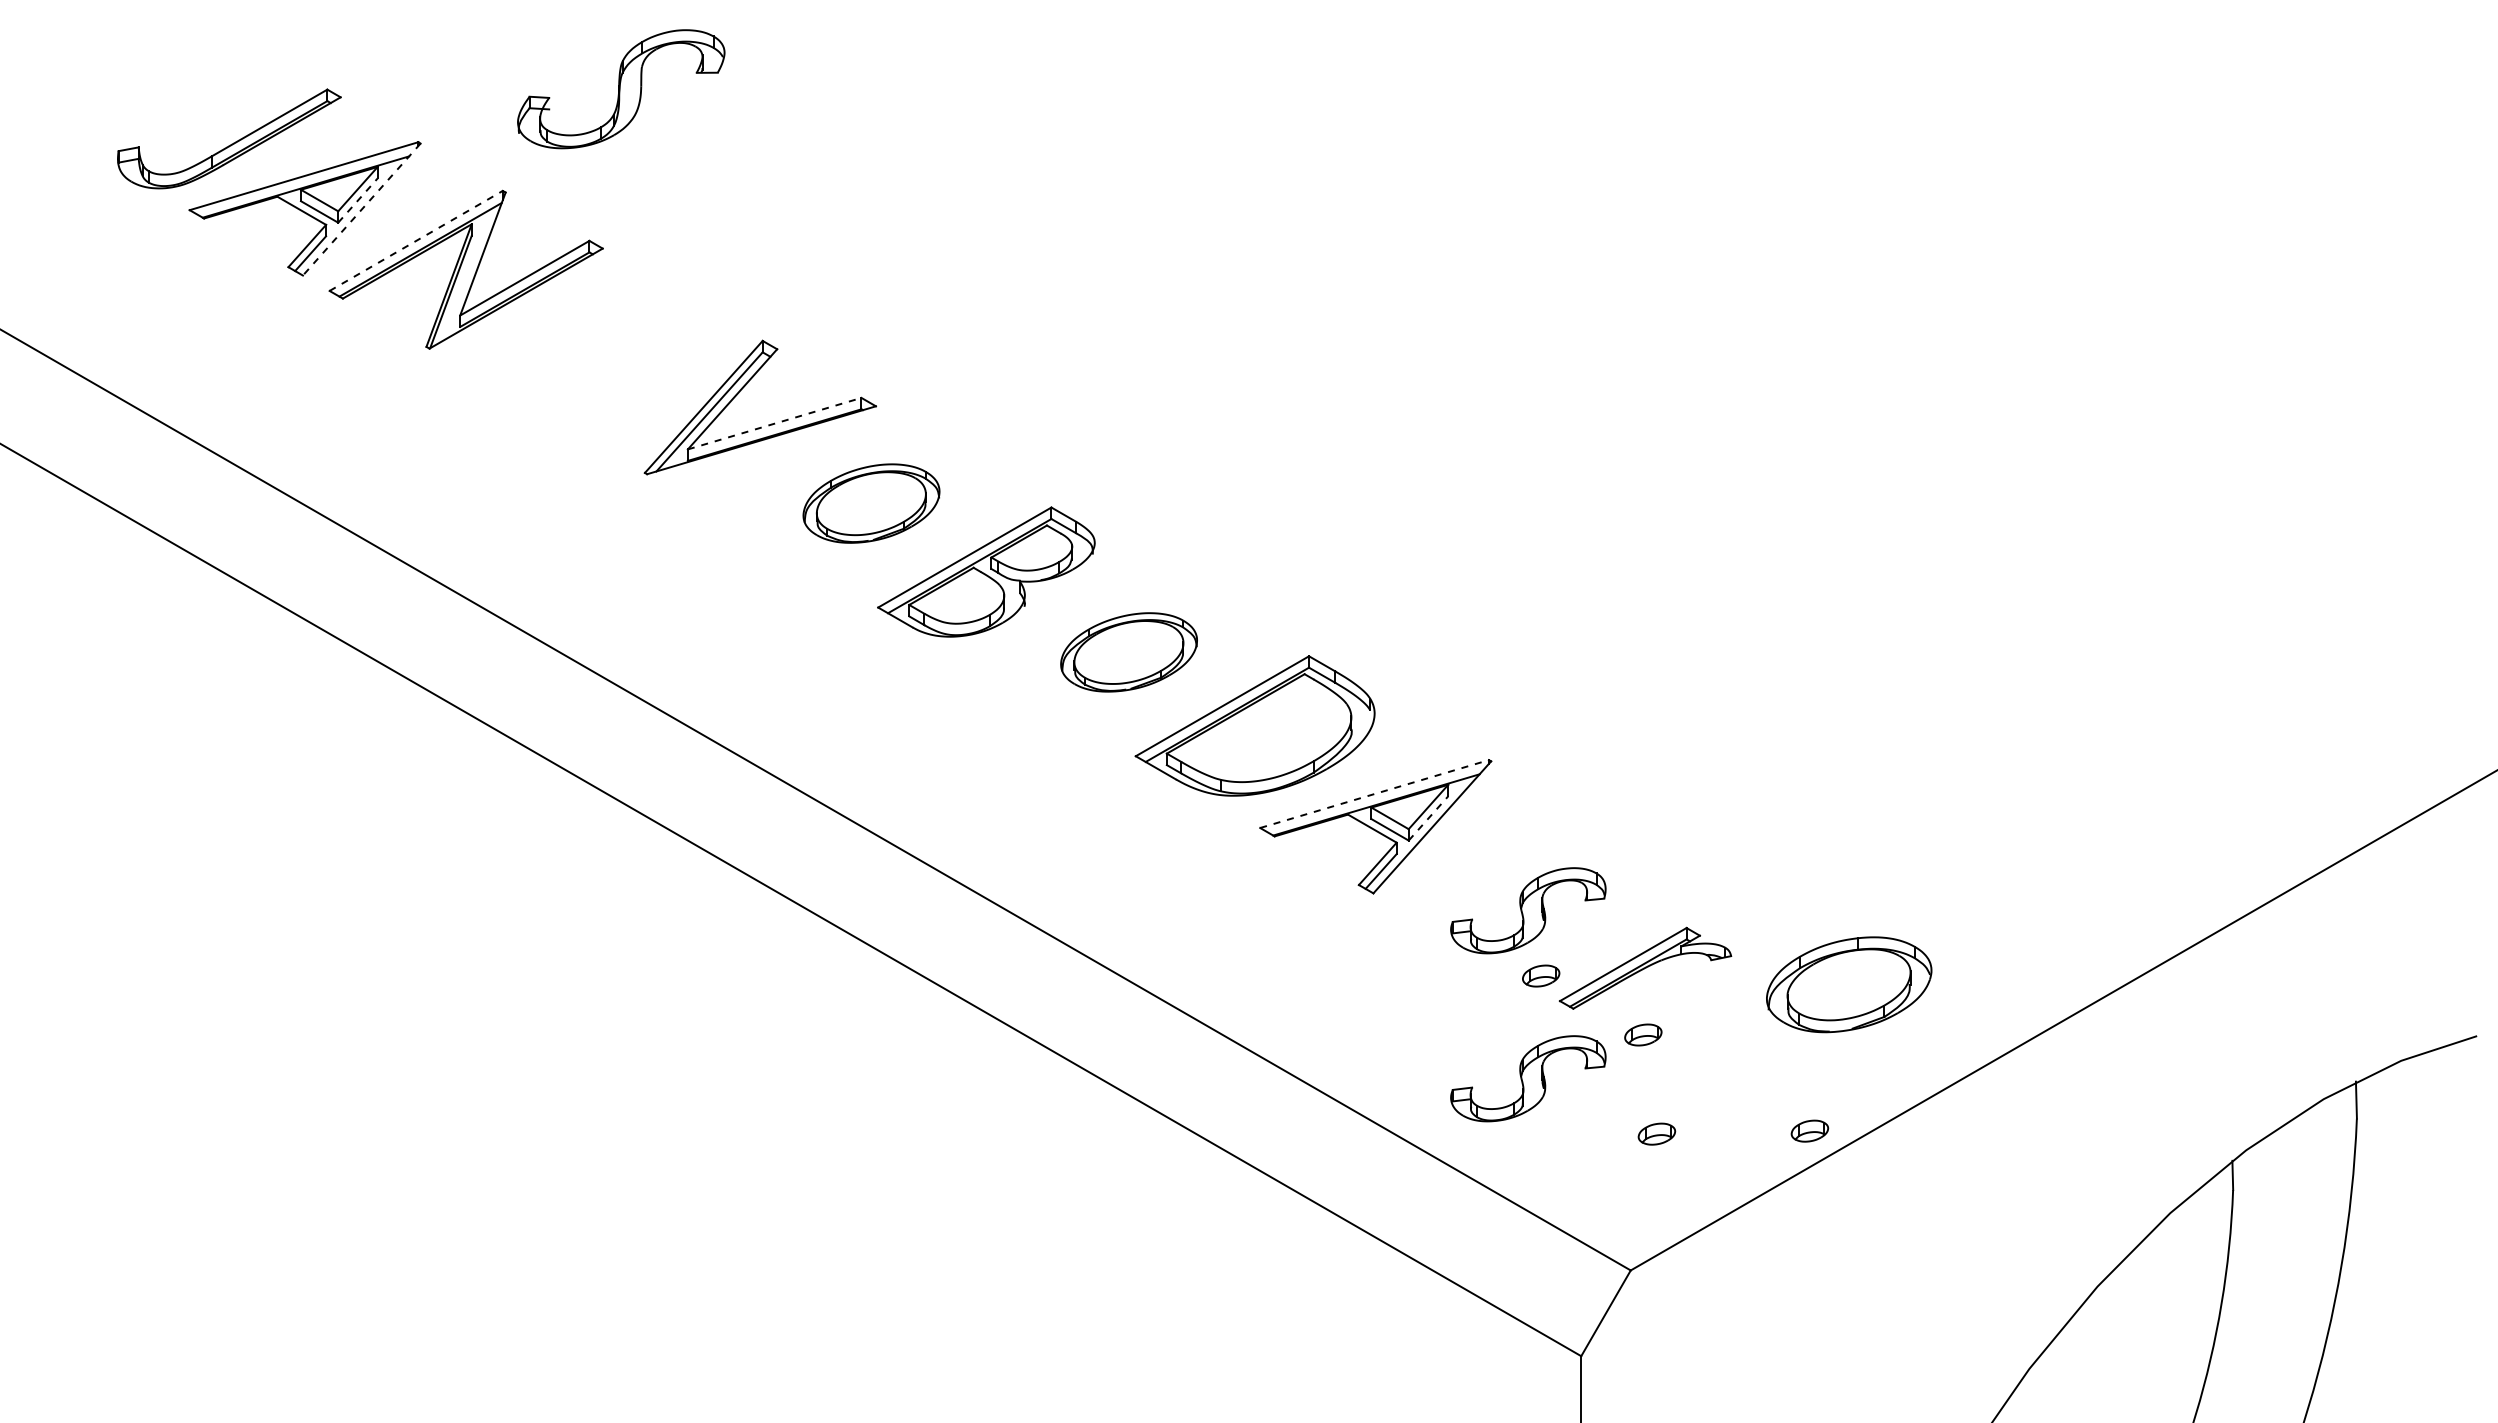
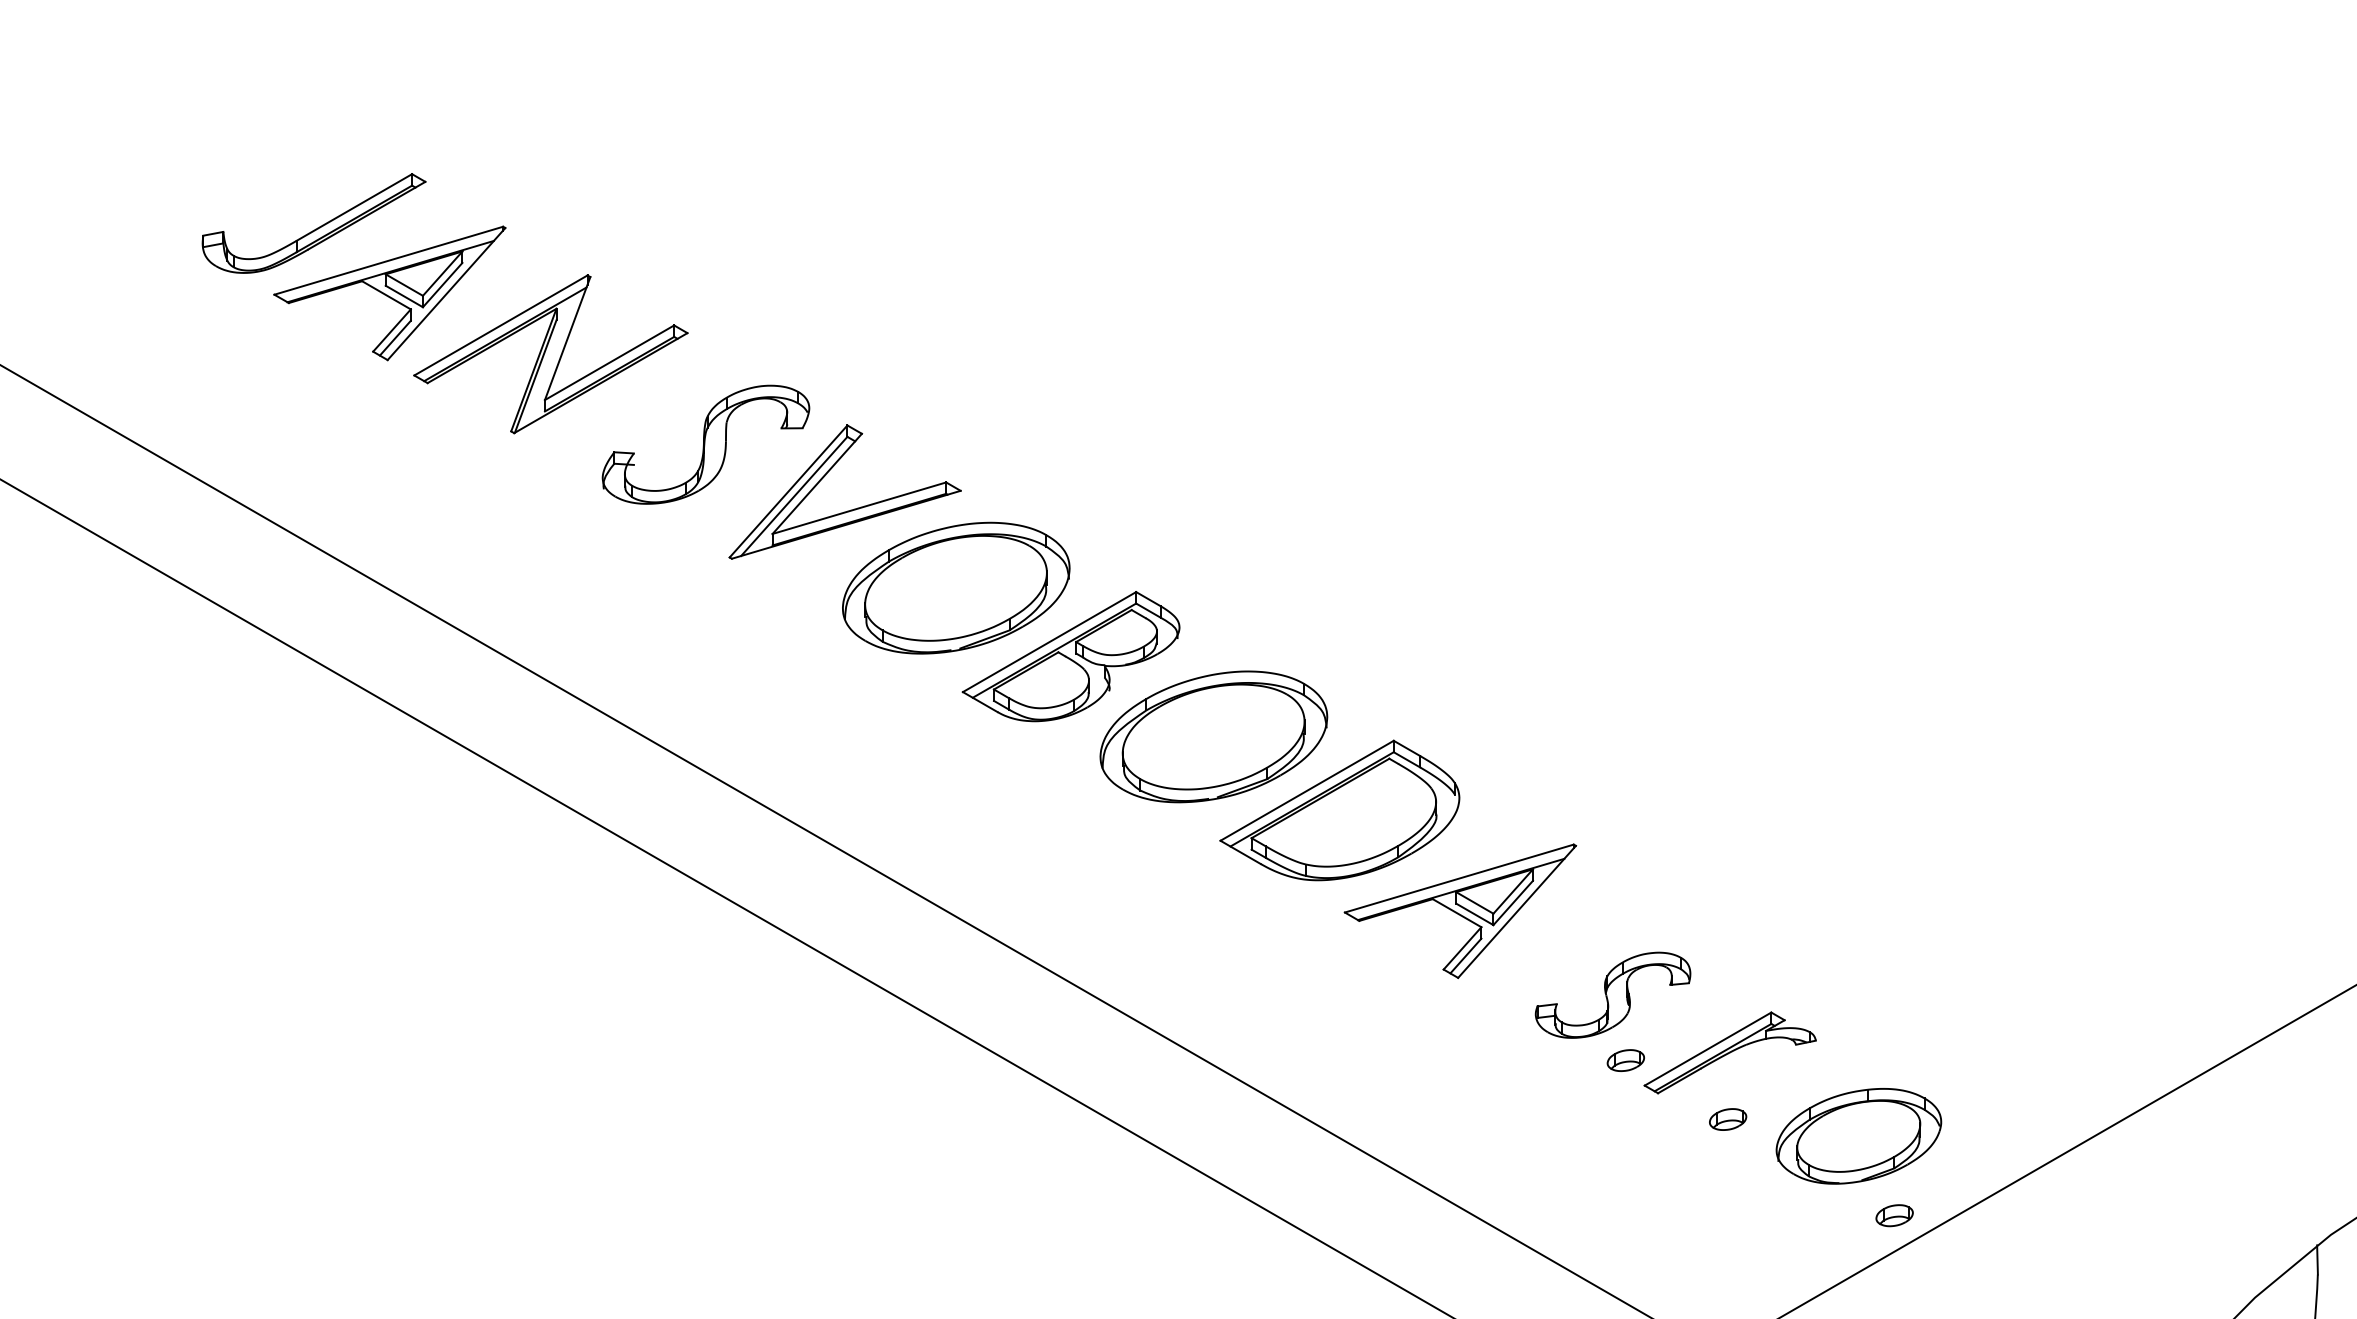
part: (621, 89) -> (706, 445), moved
line: (357, 200) -> (442, 285), dashed -> solid
line: (361, 209) -> (446, 294), dashed -> solid
line: (416, 240) -> (501, 325), dashed -> solid
line: (774, 423) -> (859, 508), dashed -> solid
part: (871, 503) -> (956, 588), size x1.67
part: (1128, 652) -> (1213, 737), size x1.67
line: (1375, 793) -> (1460, 878), dashed -> solid
line: (1428, 818) -> (1513, 903), dashed -> solid
part: (1849, 984) -> (1859, 1136), moved
part: (1528, 1078) -> (1613, 1163), removed
part: (1656, 1133) -> (1741, 1218), removed

